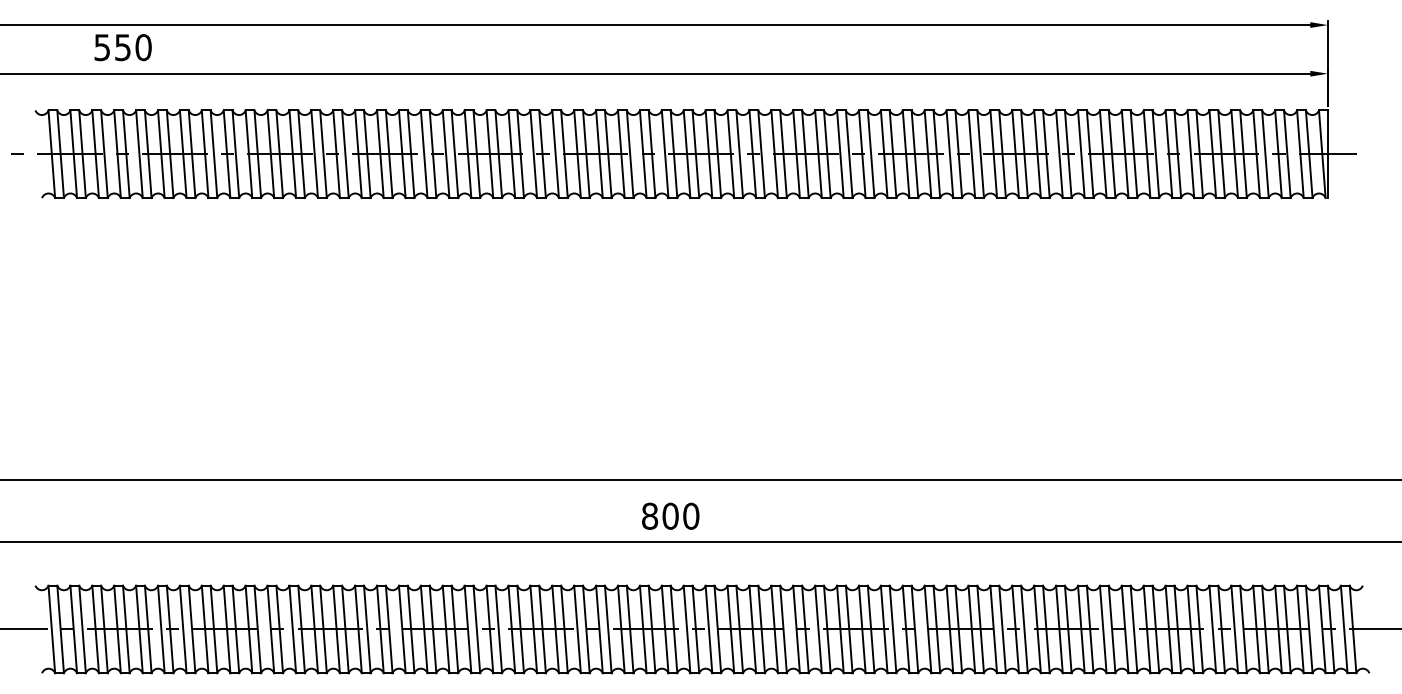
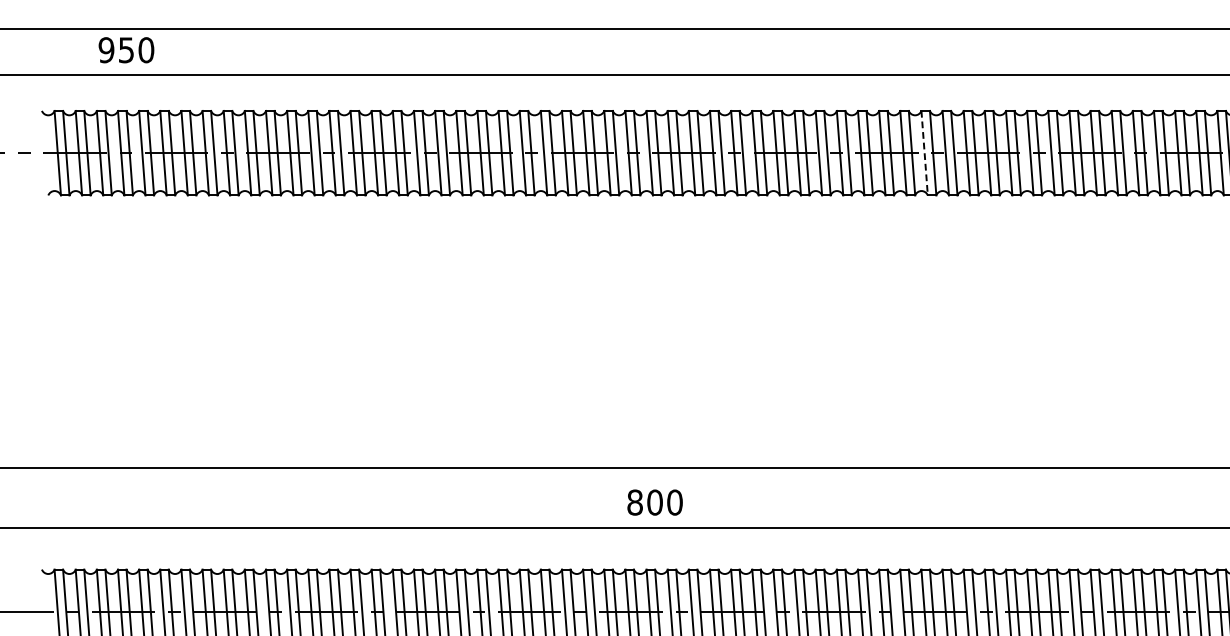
text: (102, 47) -> (106, 50), 550 -> 950
line: (949, 154) -> (924, 153), solid -> dashed

